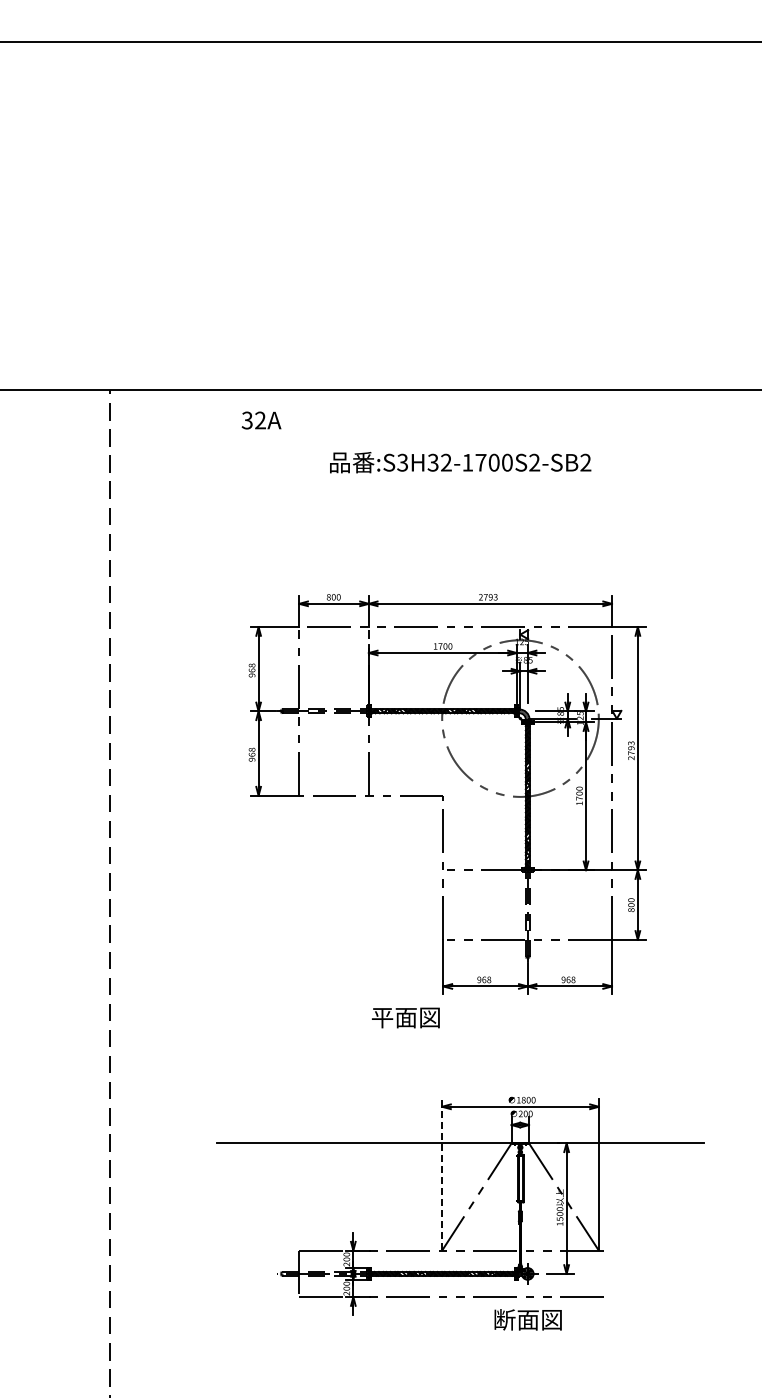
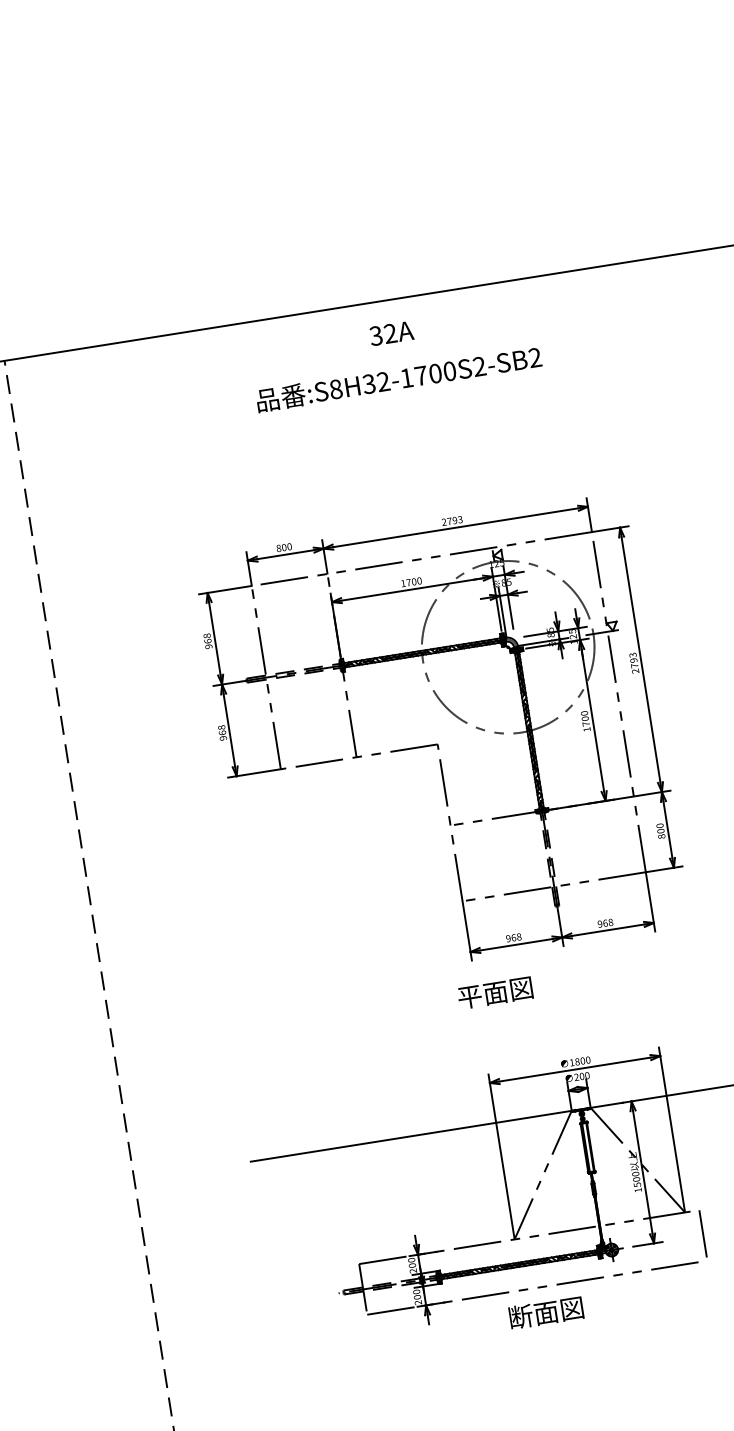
text: (261, 420) -> (391, 333), moved
text: (402, 462) -> (335, 389), :S3H32-1700S2-SB2 -> :S8H32-1700S2-SB2
text: (405, 1017) -> (494, 992), moved
line: (442, 1174) -> (501, 1156), dashed -> solid
line: (611, 1273) -> (702, 1235), added
text: (527, 1319) -> (545, 1312), moved

